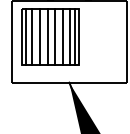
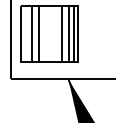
line: (25, 36) -> (24, 33), removed
line: (47, 36) -> (46, 33), removed
line: (55, 36) -> (54, 33), removed

